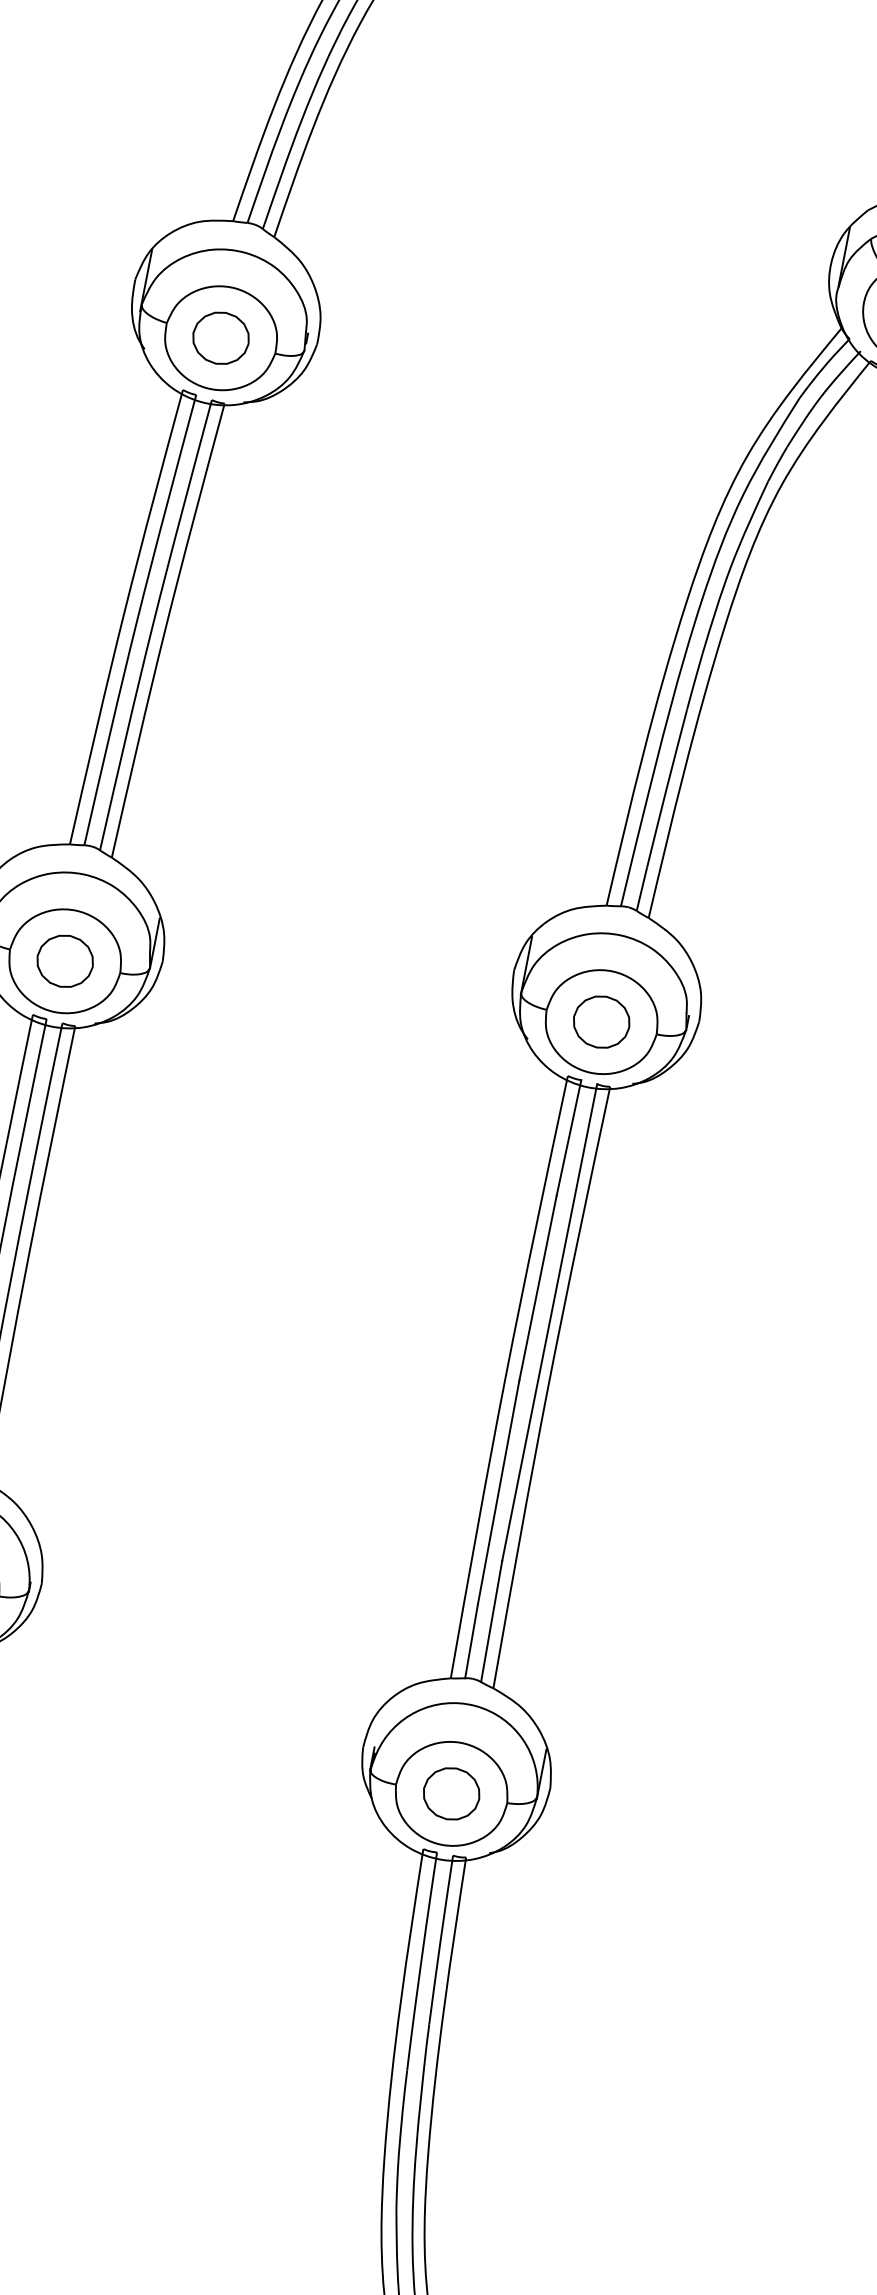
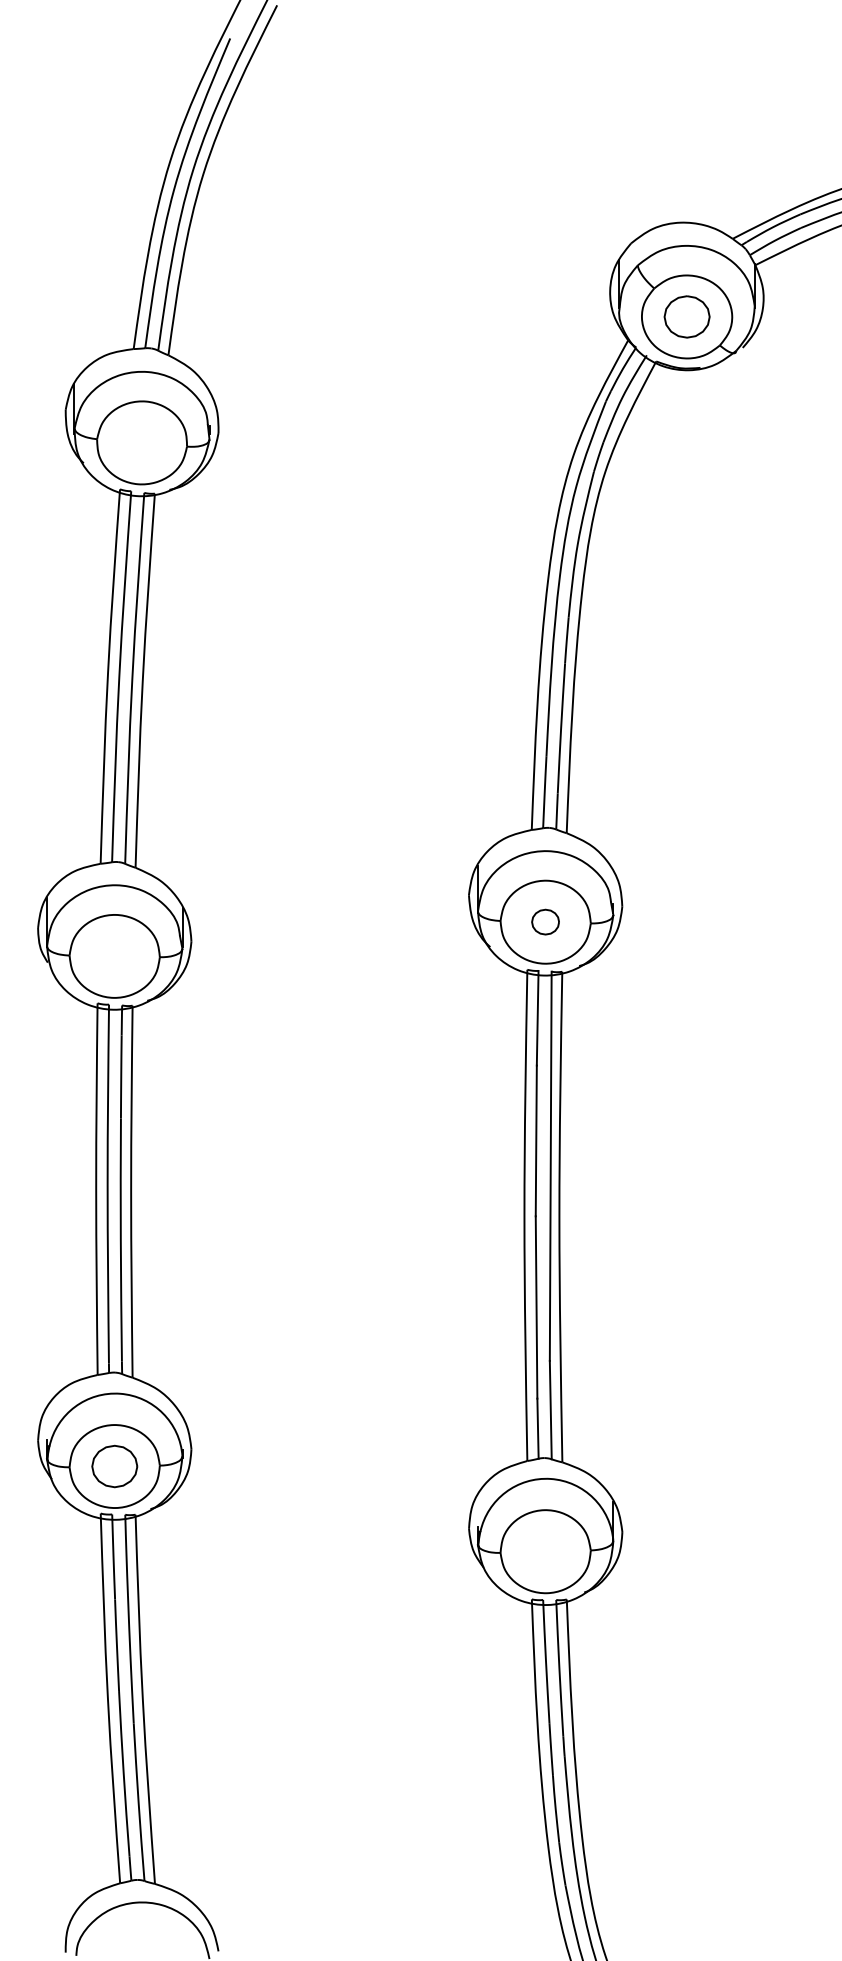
part: (220, 337) -> (141, 442), removed
part: (65, 960) -> (114, 955), removed
part: (601, 1021) -> (545, 921), size x0.6
part: (451, 1793) -> (545, 1551), removed

